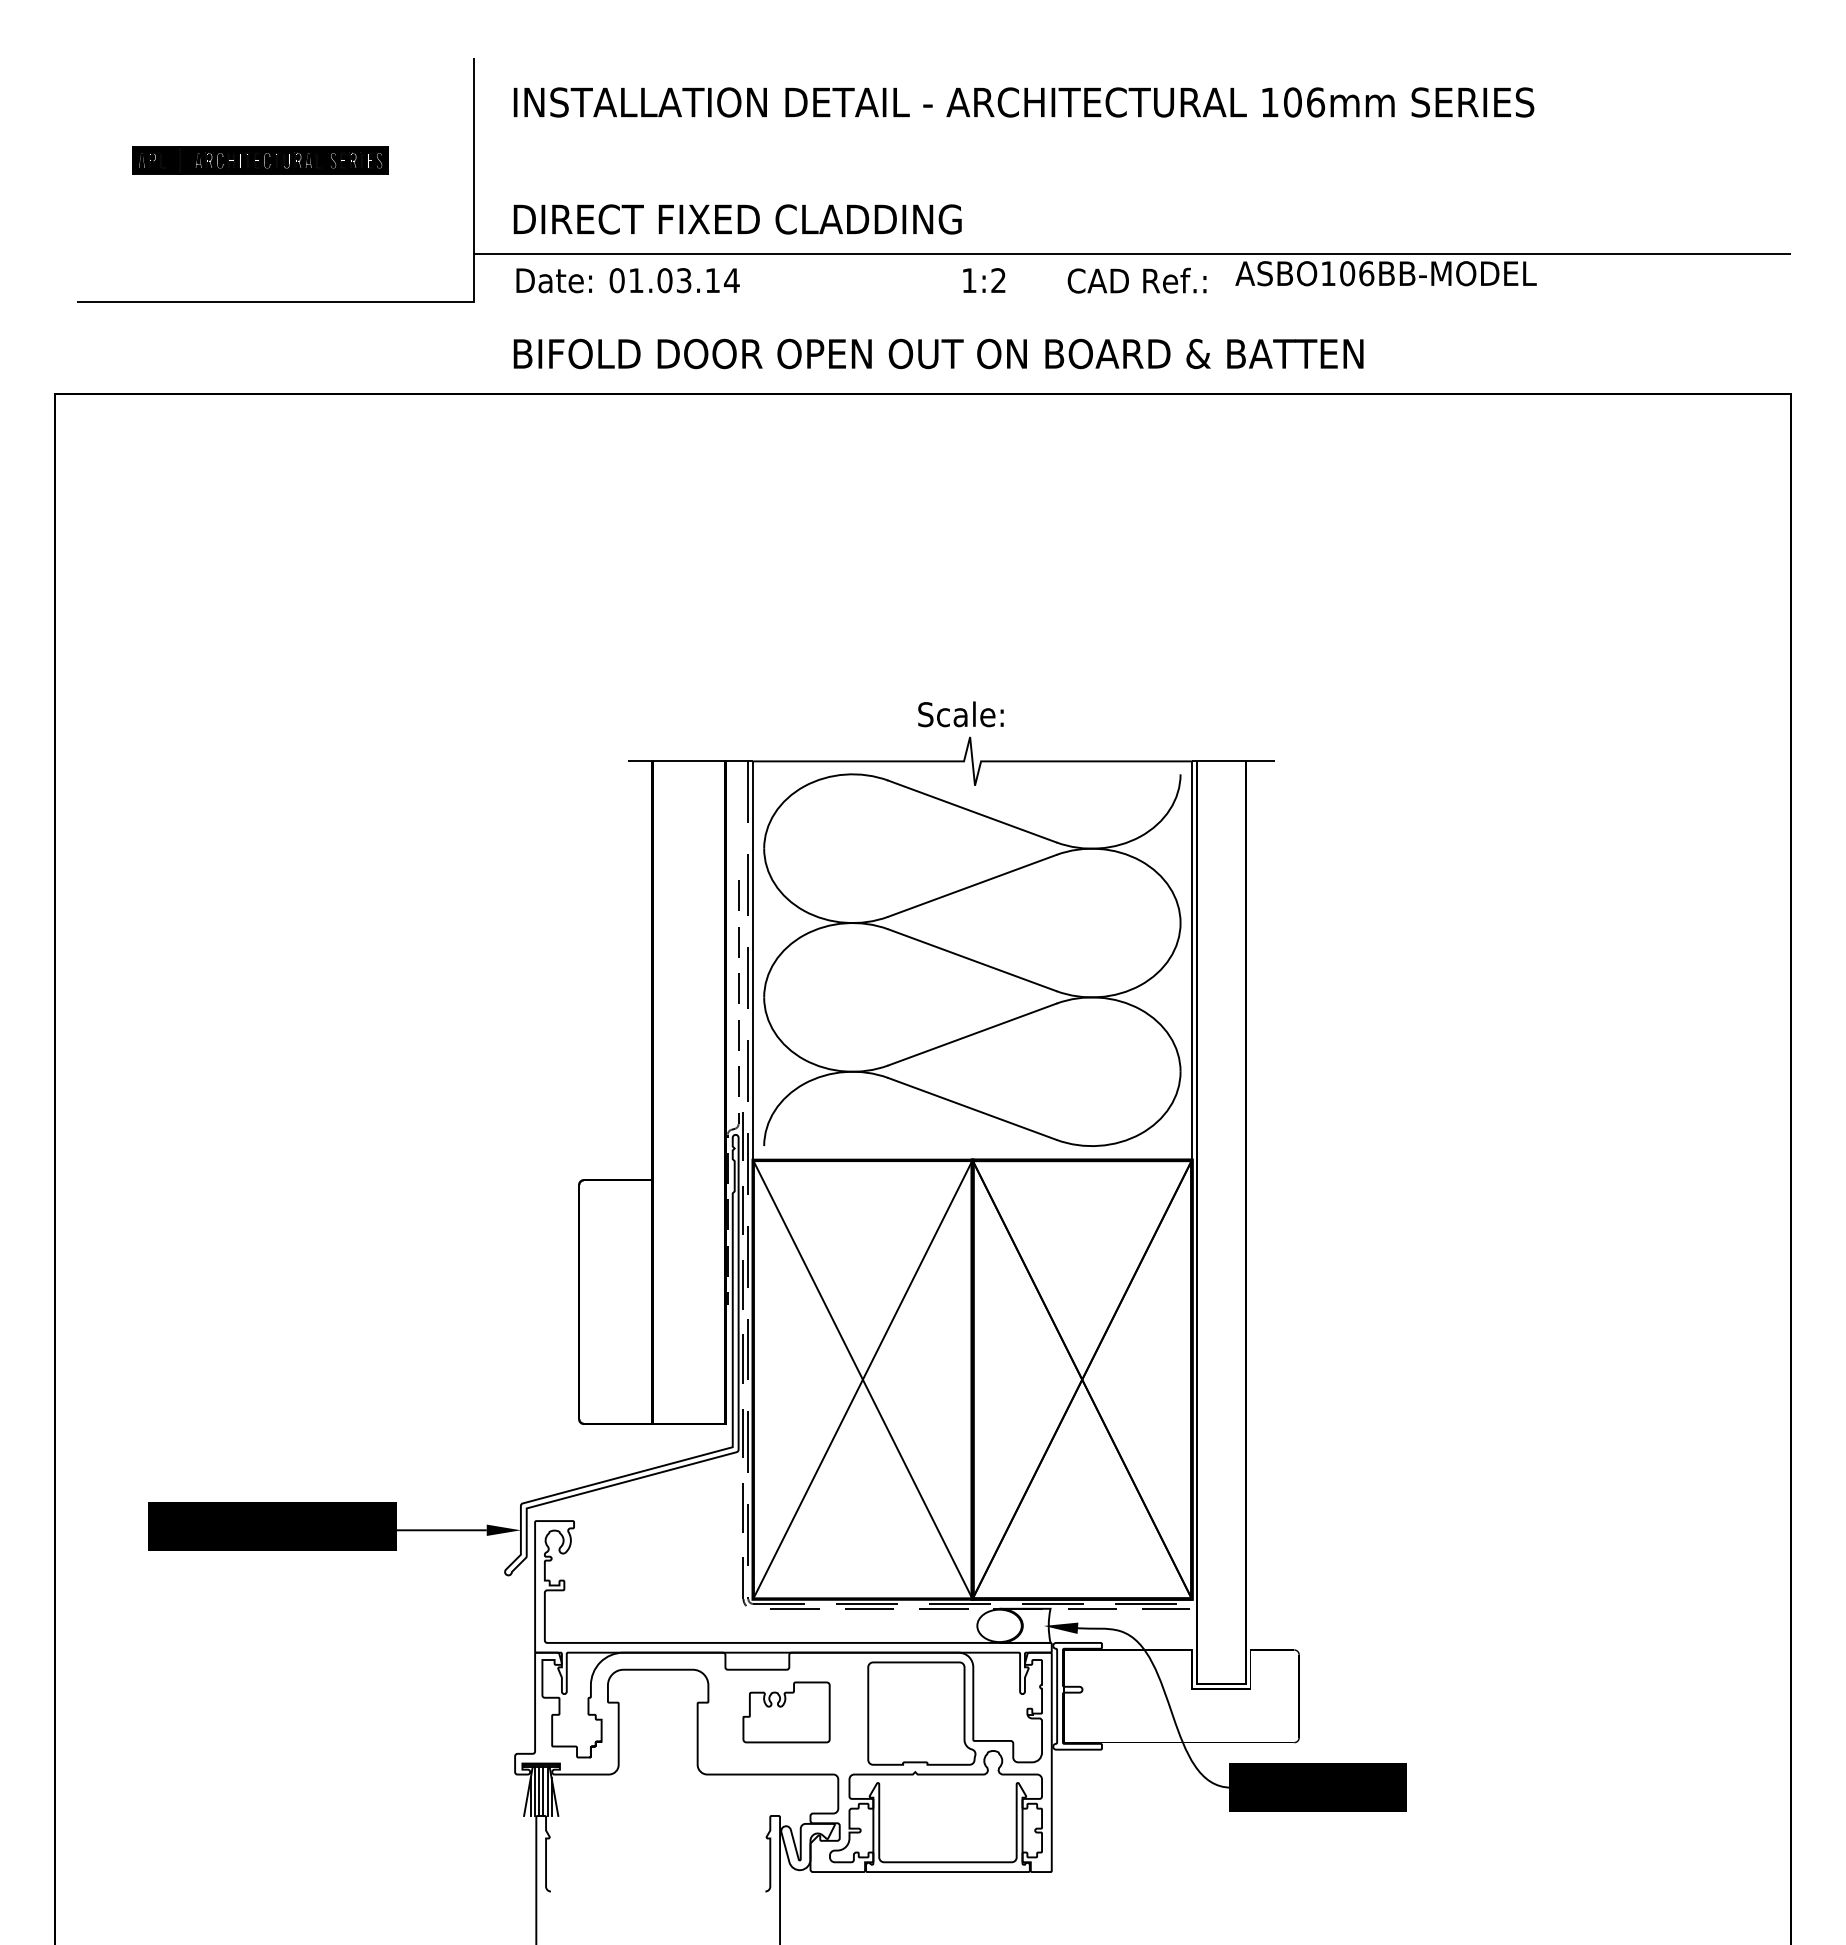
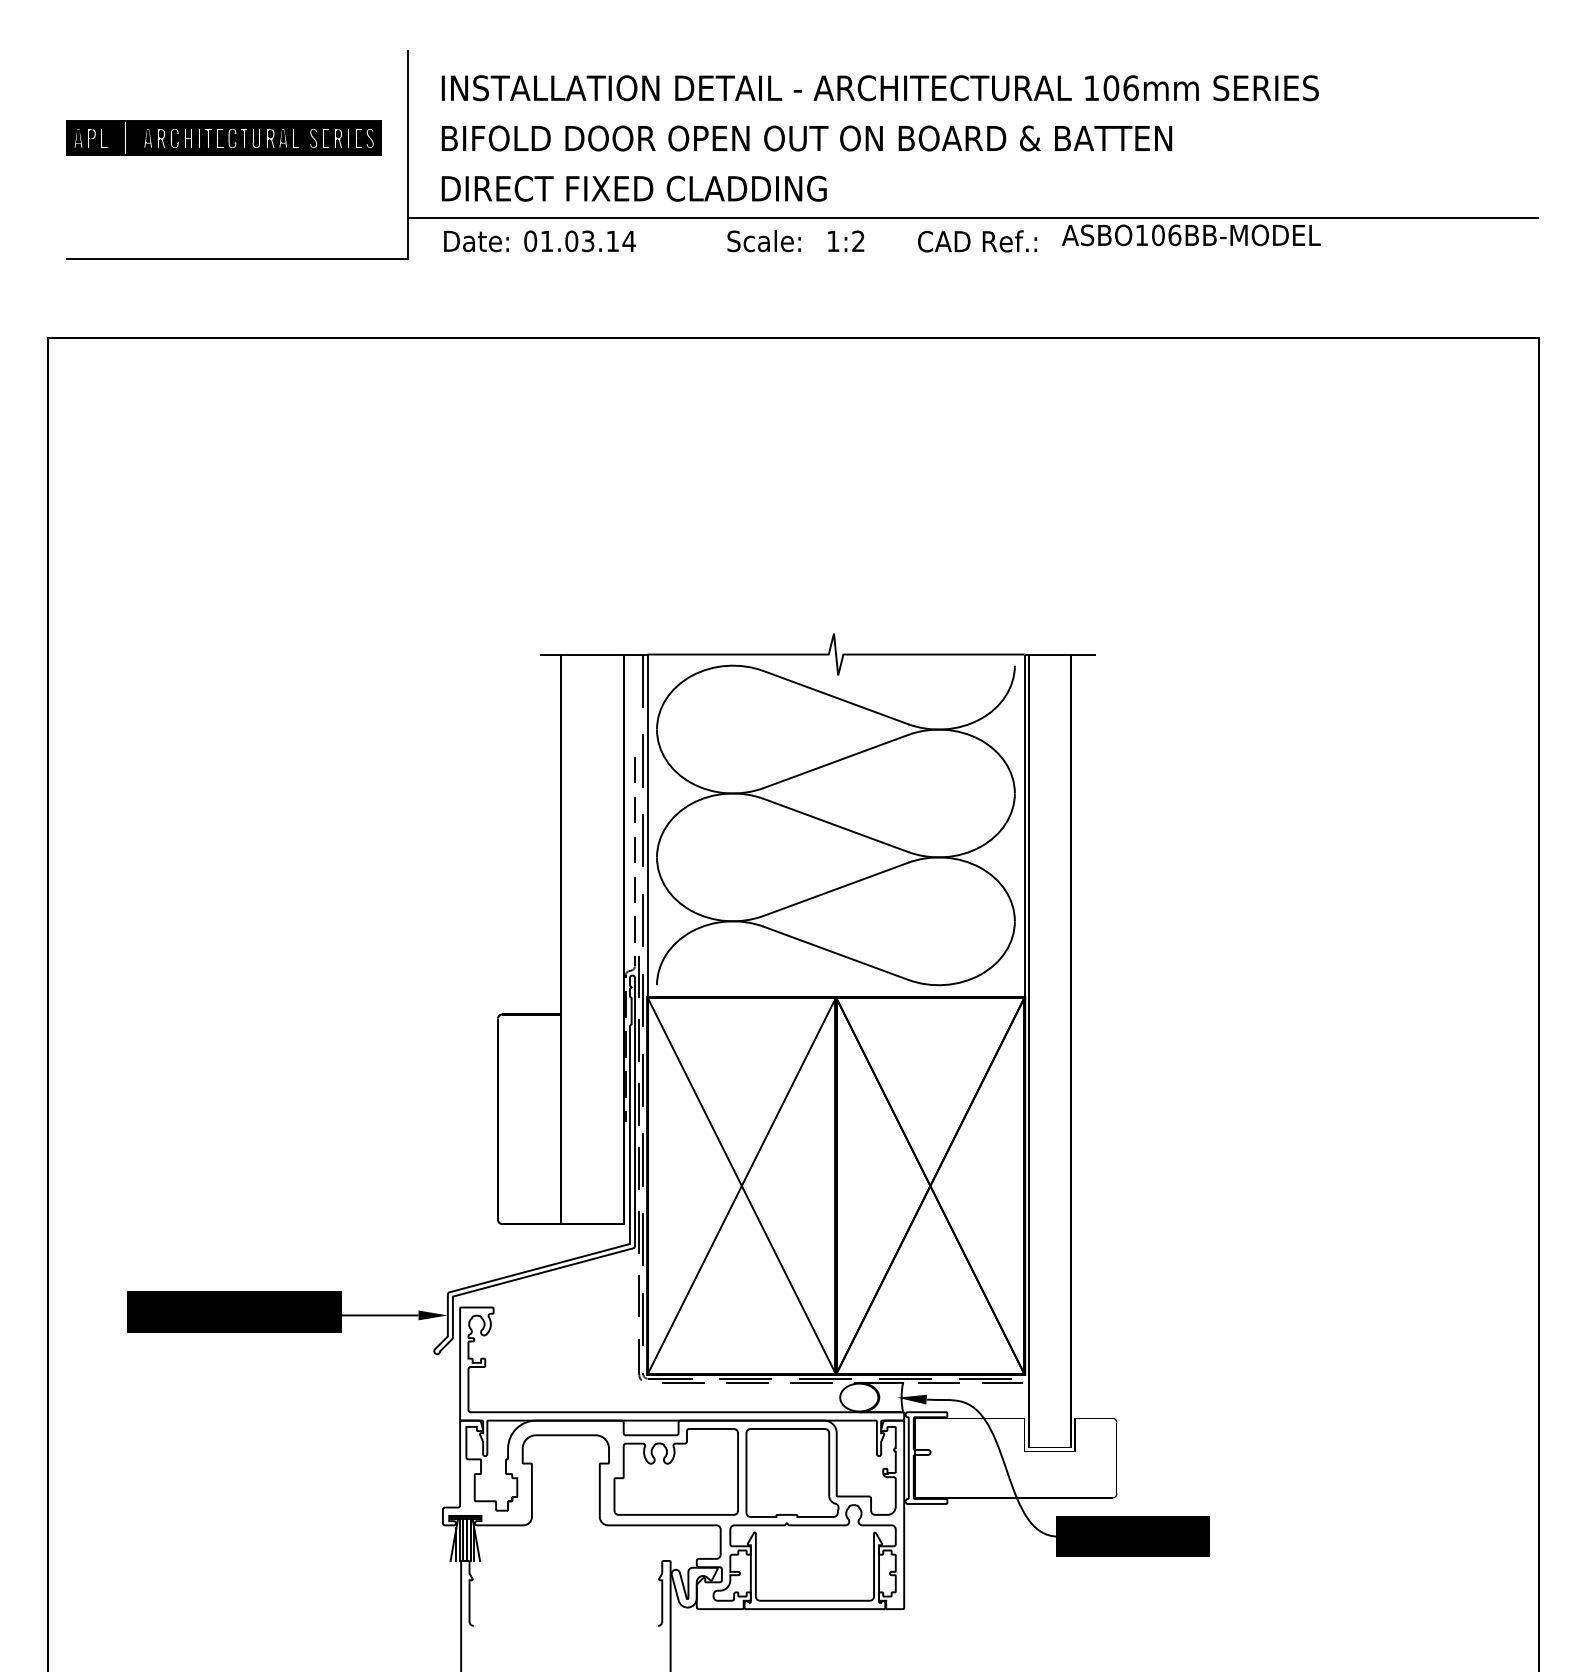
part: (260, 160) -> (224, 138), size x1.43
text: (938, 353) -> (806, 138), moved
text: (960, 714) -> (763, 241), moved
part: (786, 1712) -> (676, 1472), size x1.67

